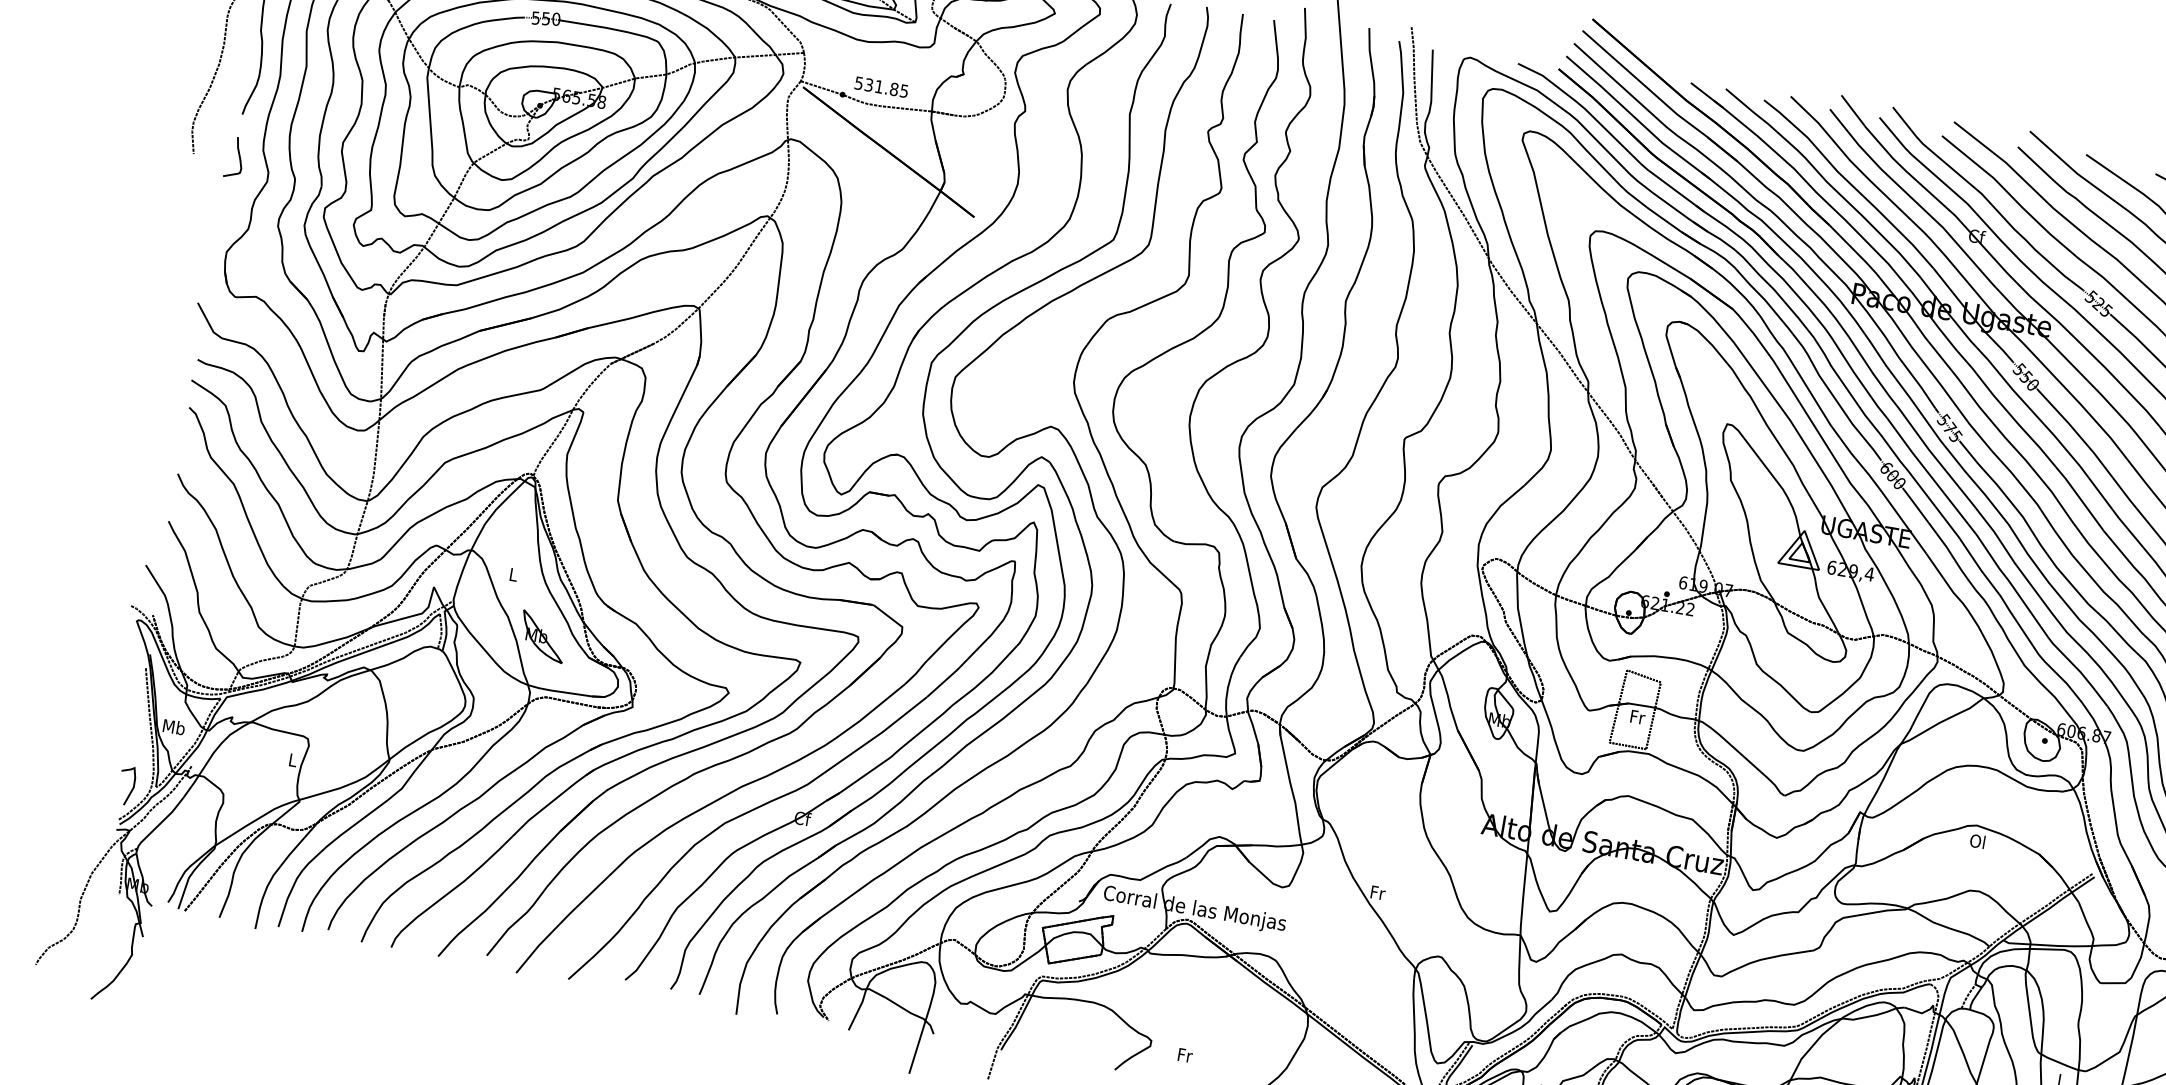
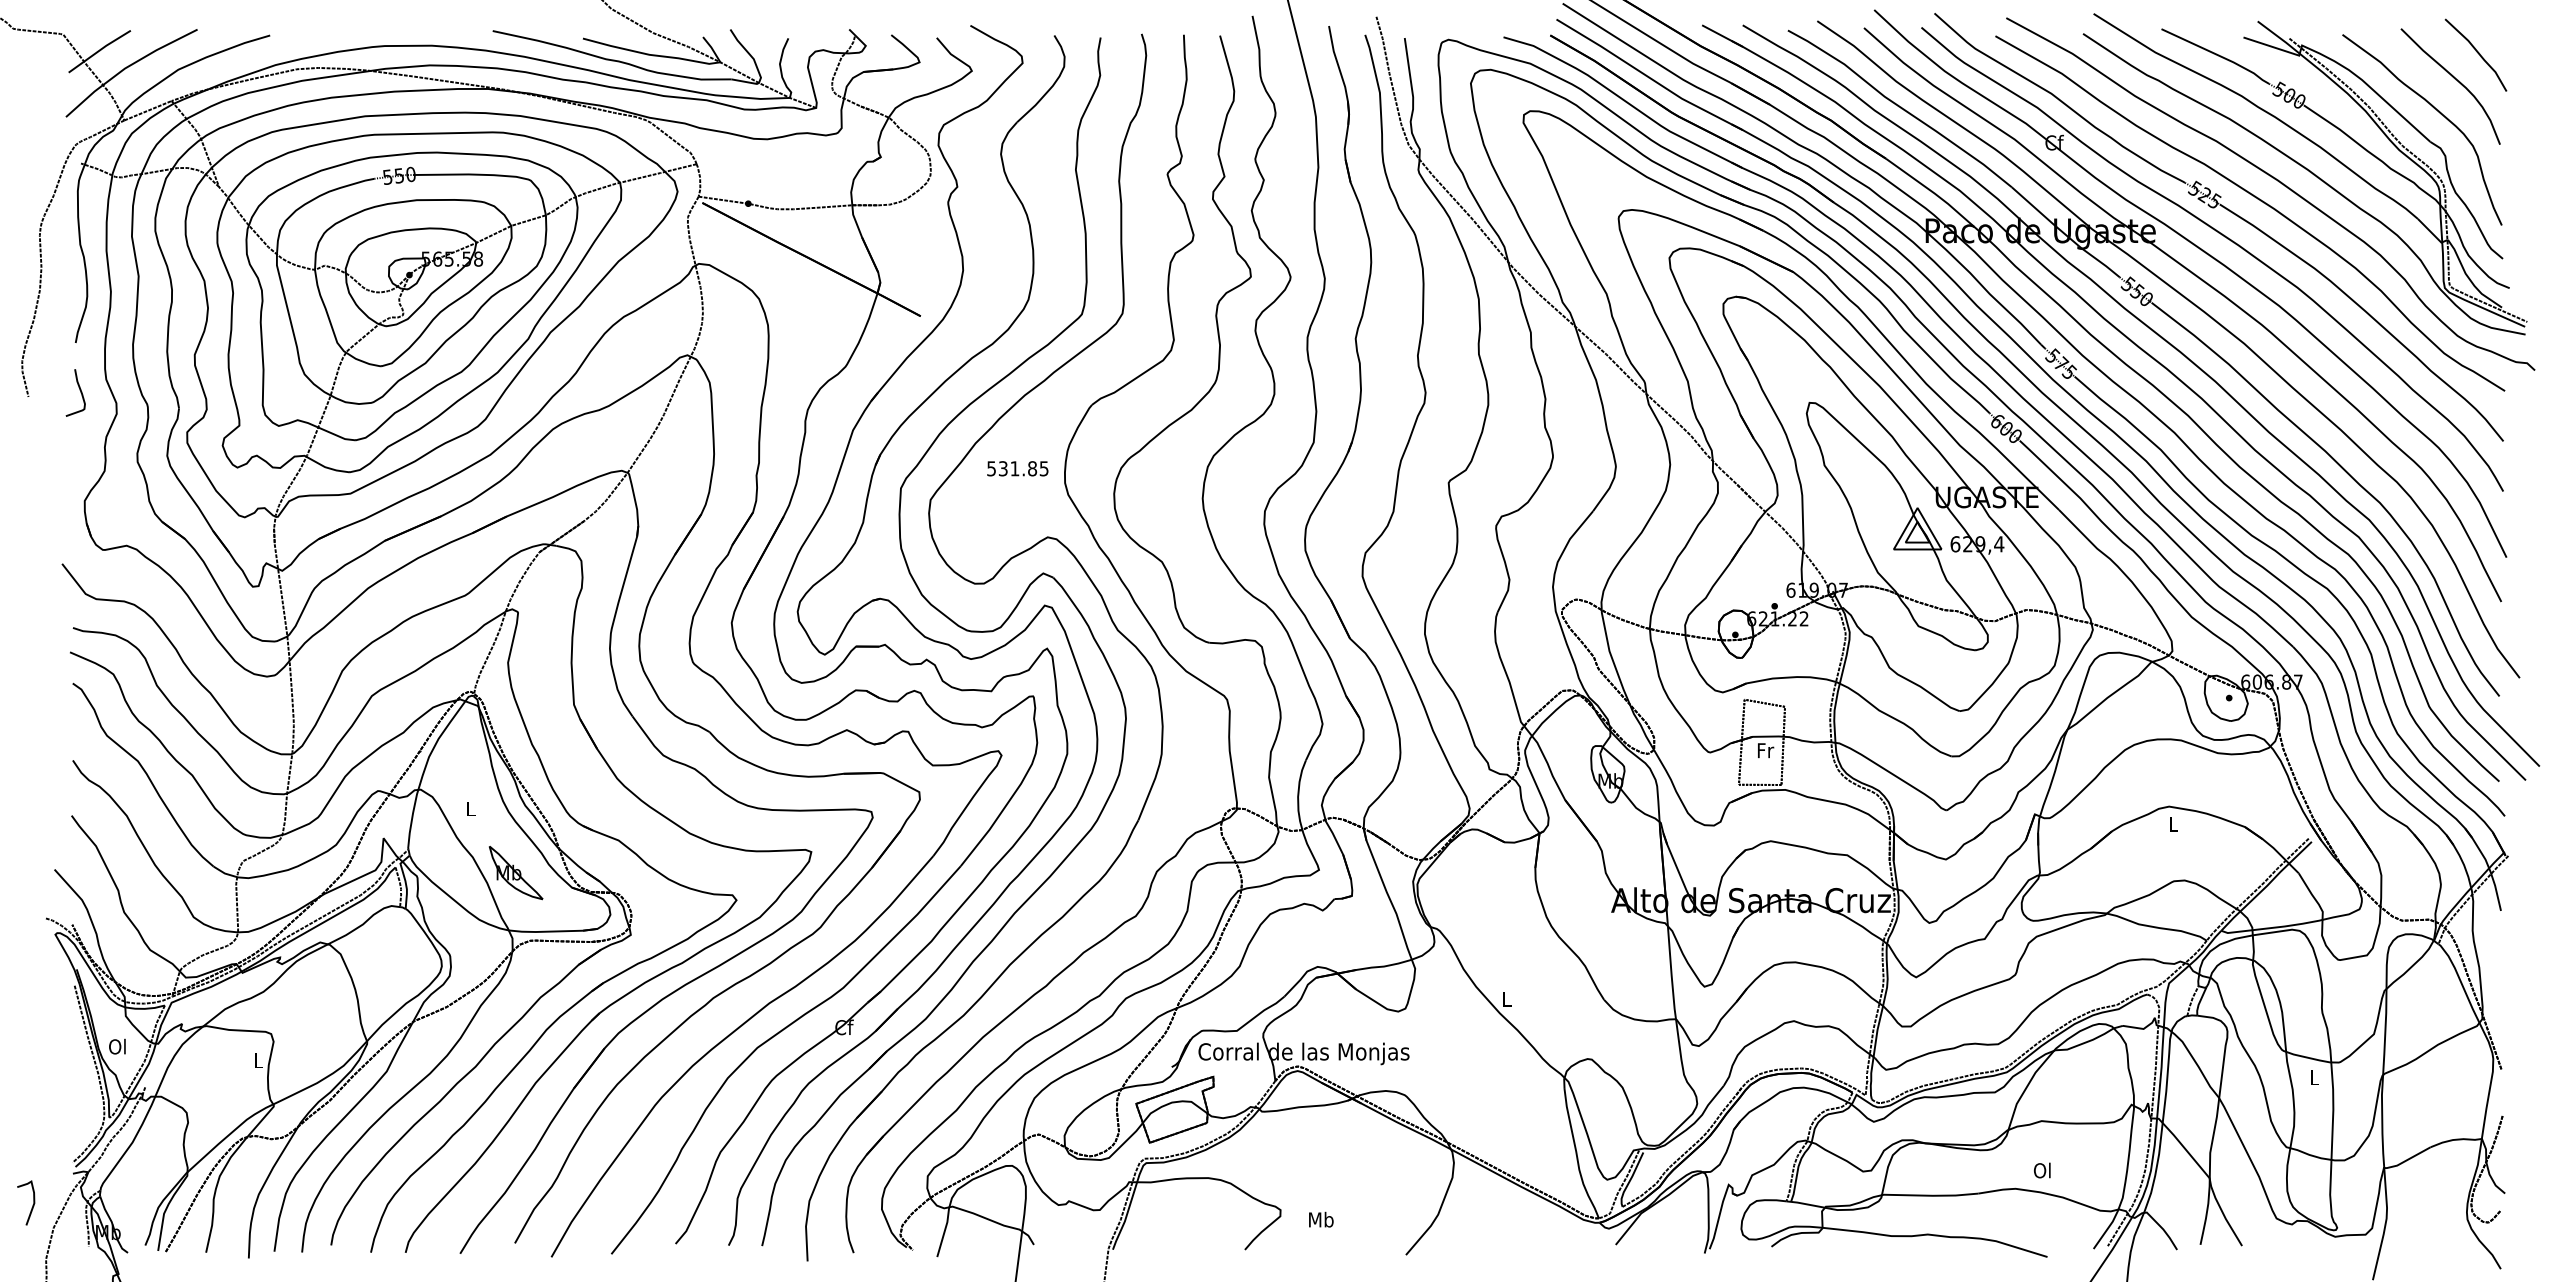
text: (881, 86) -> (1017, 468), moved
text: (173, 726) -> (117, 1046), Mb -> Ol
curve: (131, 788) -> (32, 1205), moved
text: (1977, 841) -> (2172, 824), Ol -> L
text: (1378, 892) -> (1507, 998), Fr -> L
text: (1185, 1055) -> (1321, 1219), Fr -> Mb

